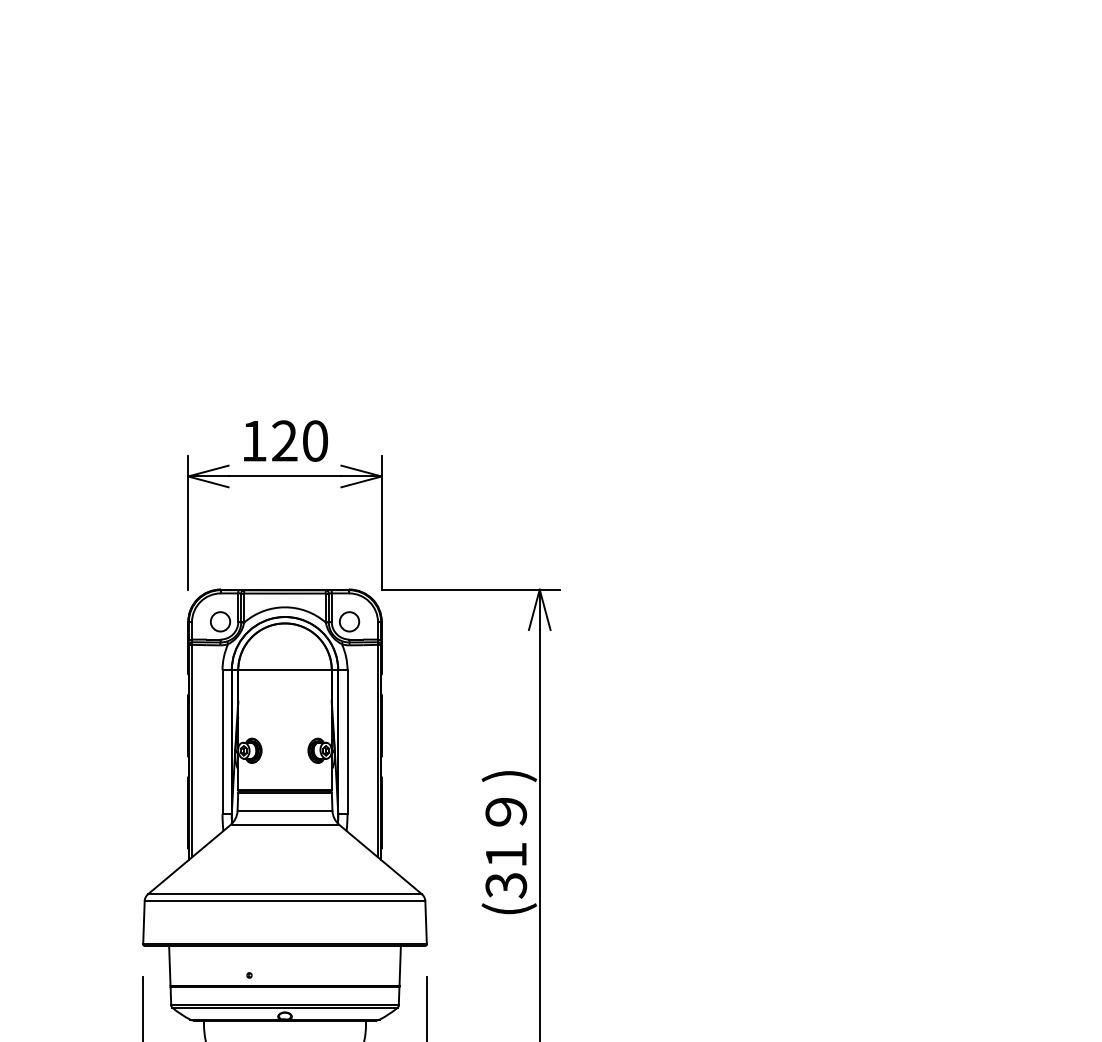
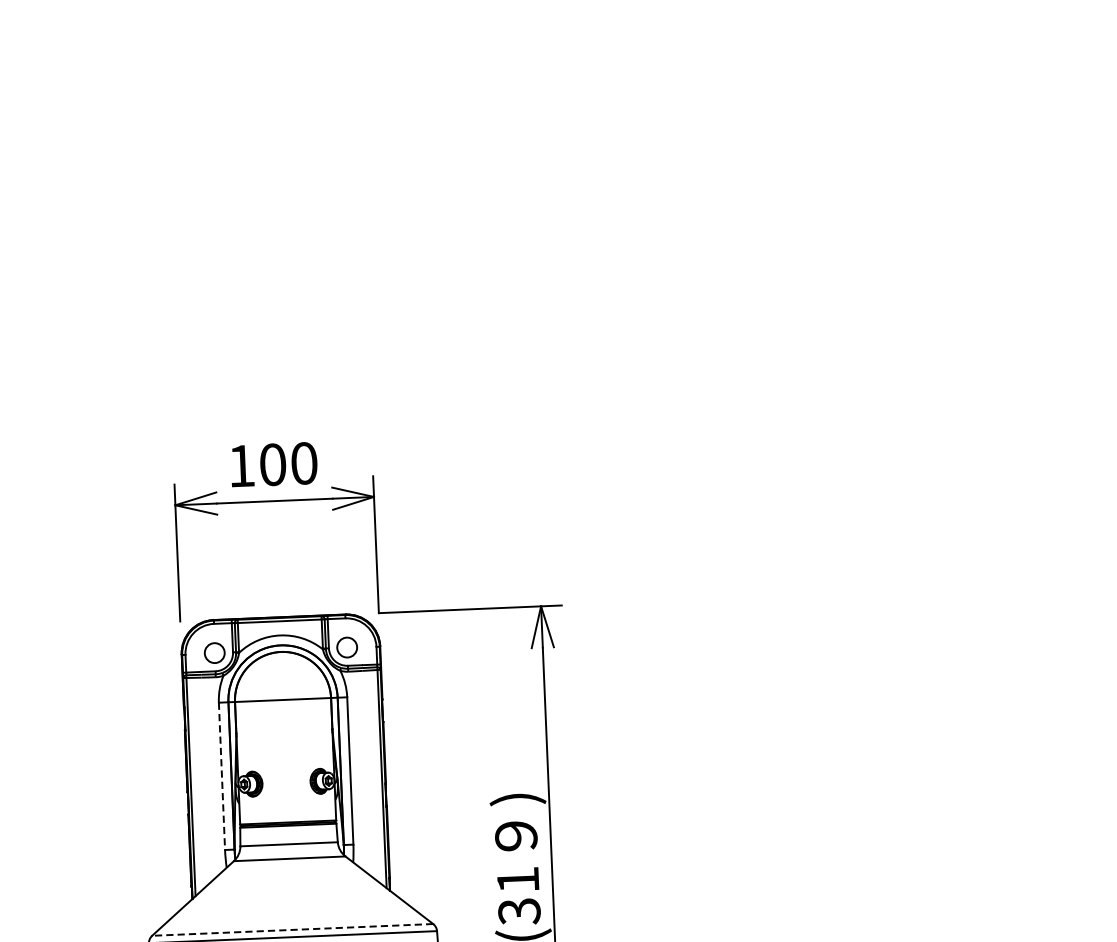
text: (284, 440) -> (272, 464), 120 -> 100
line: (222, 741) -> (221, 775), solid -> dashed
line: (285, 894) -> (293, 930), solid -> dashed

